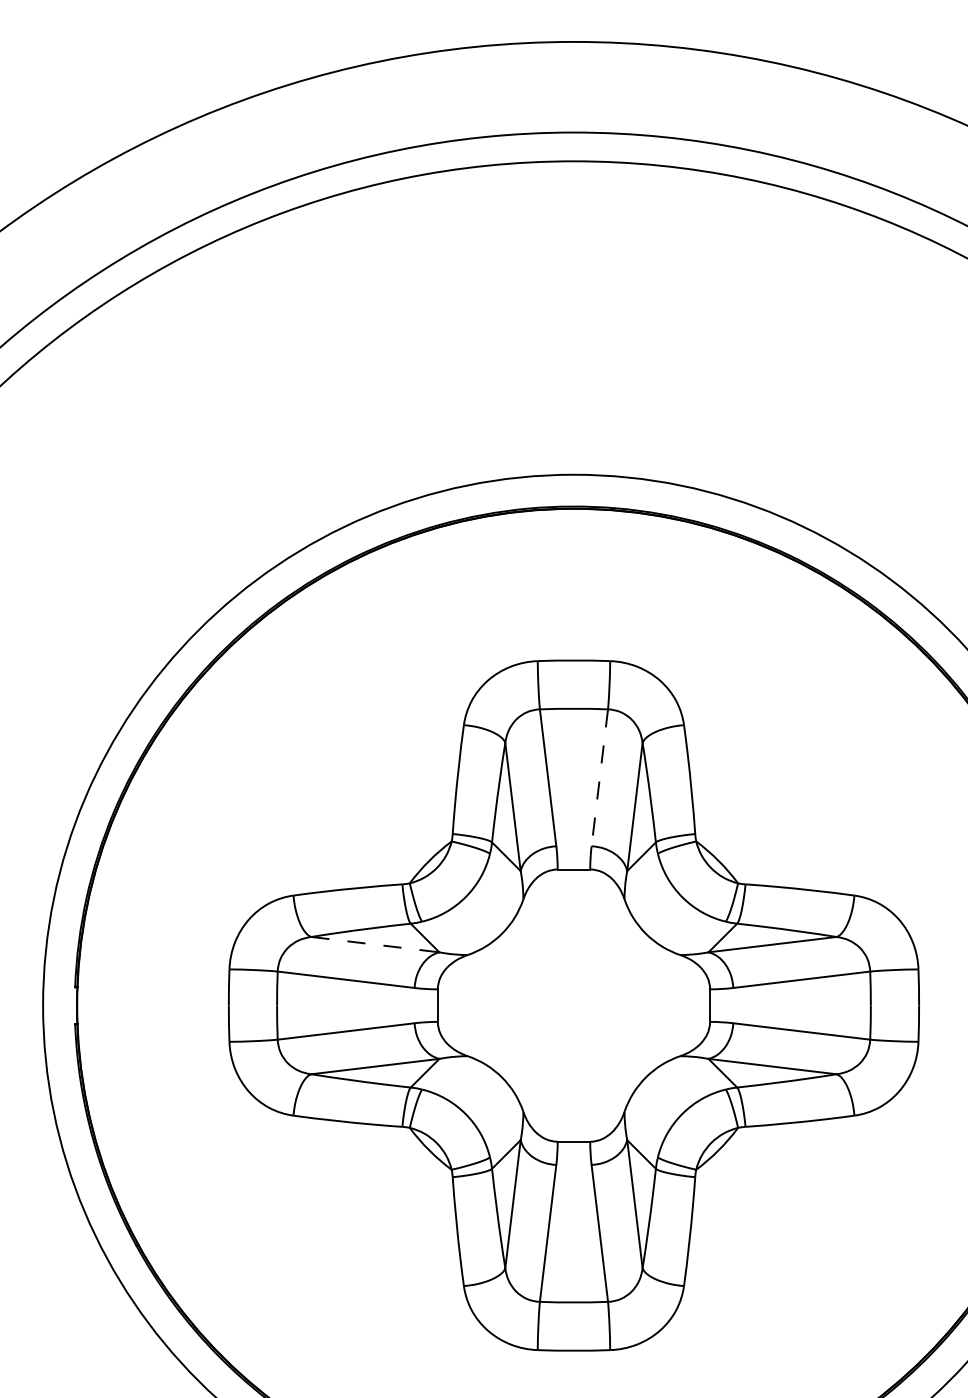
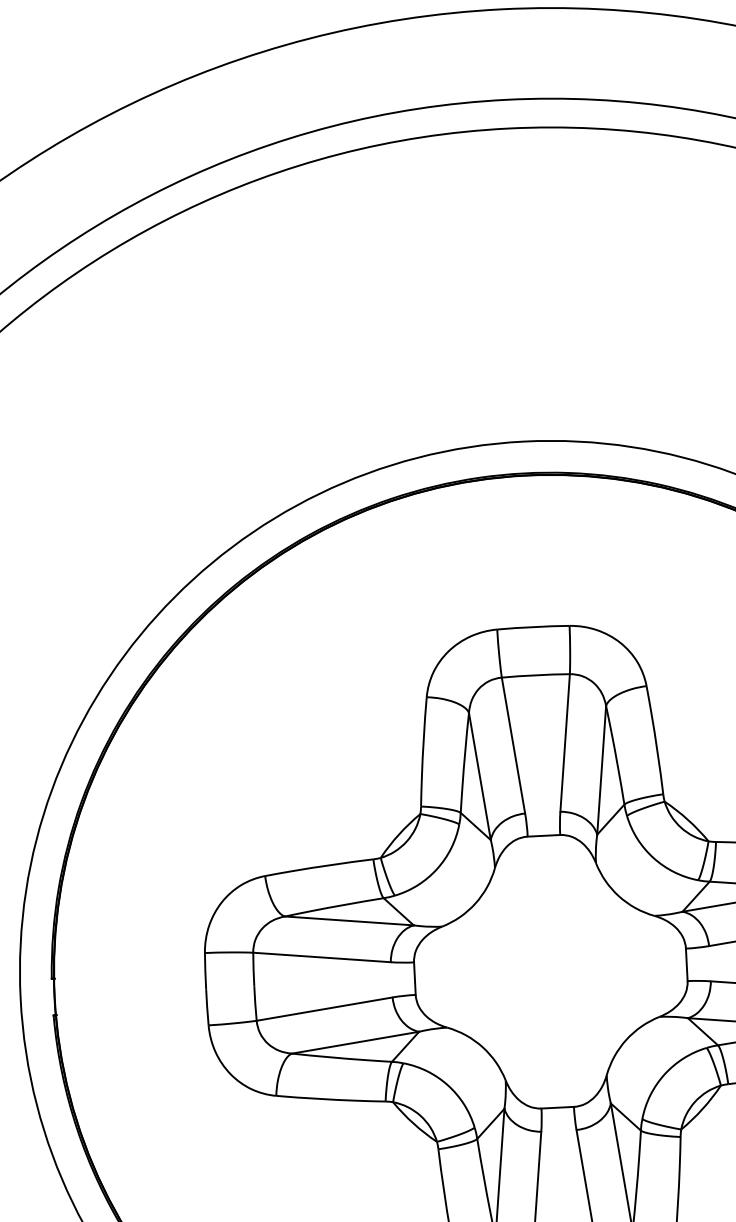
line: (599, 777) -> (564, 742), dashed -> solid
line: (375, 944) -> (349, 920), dashed -> solid

